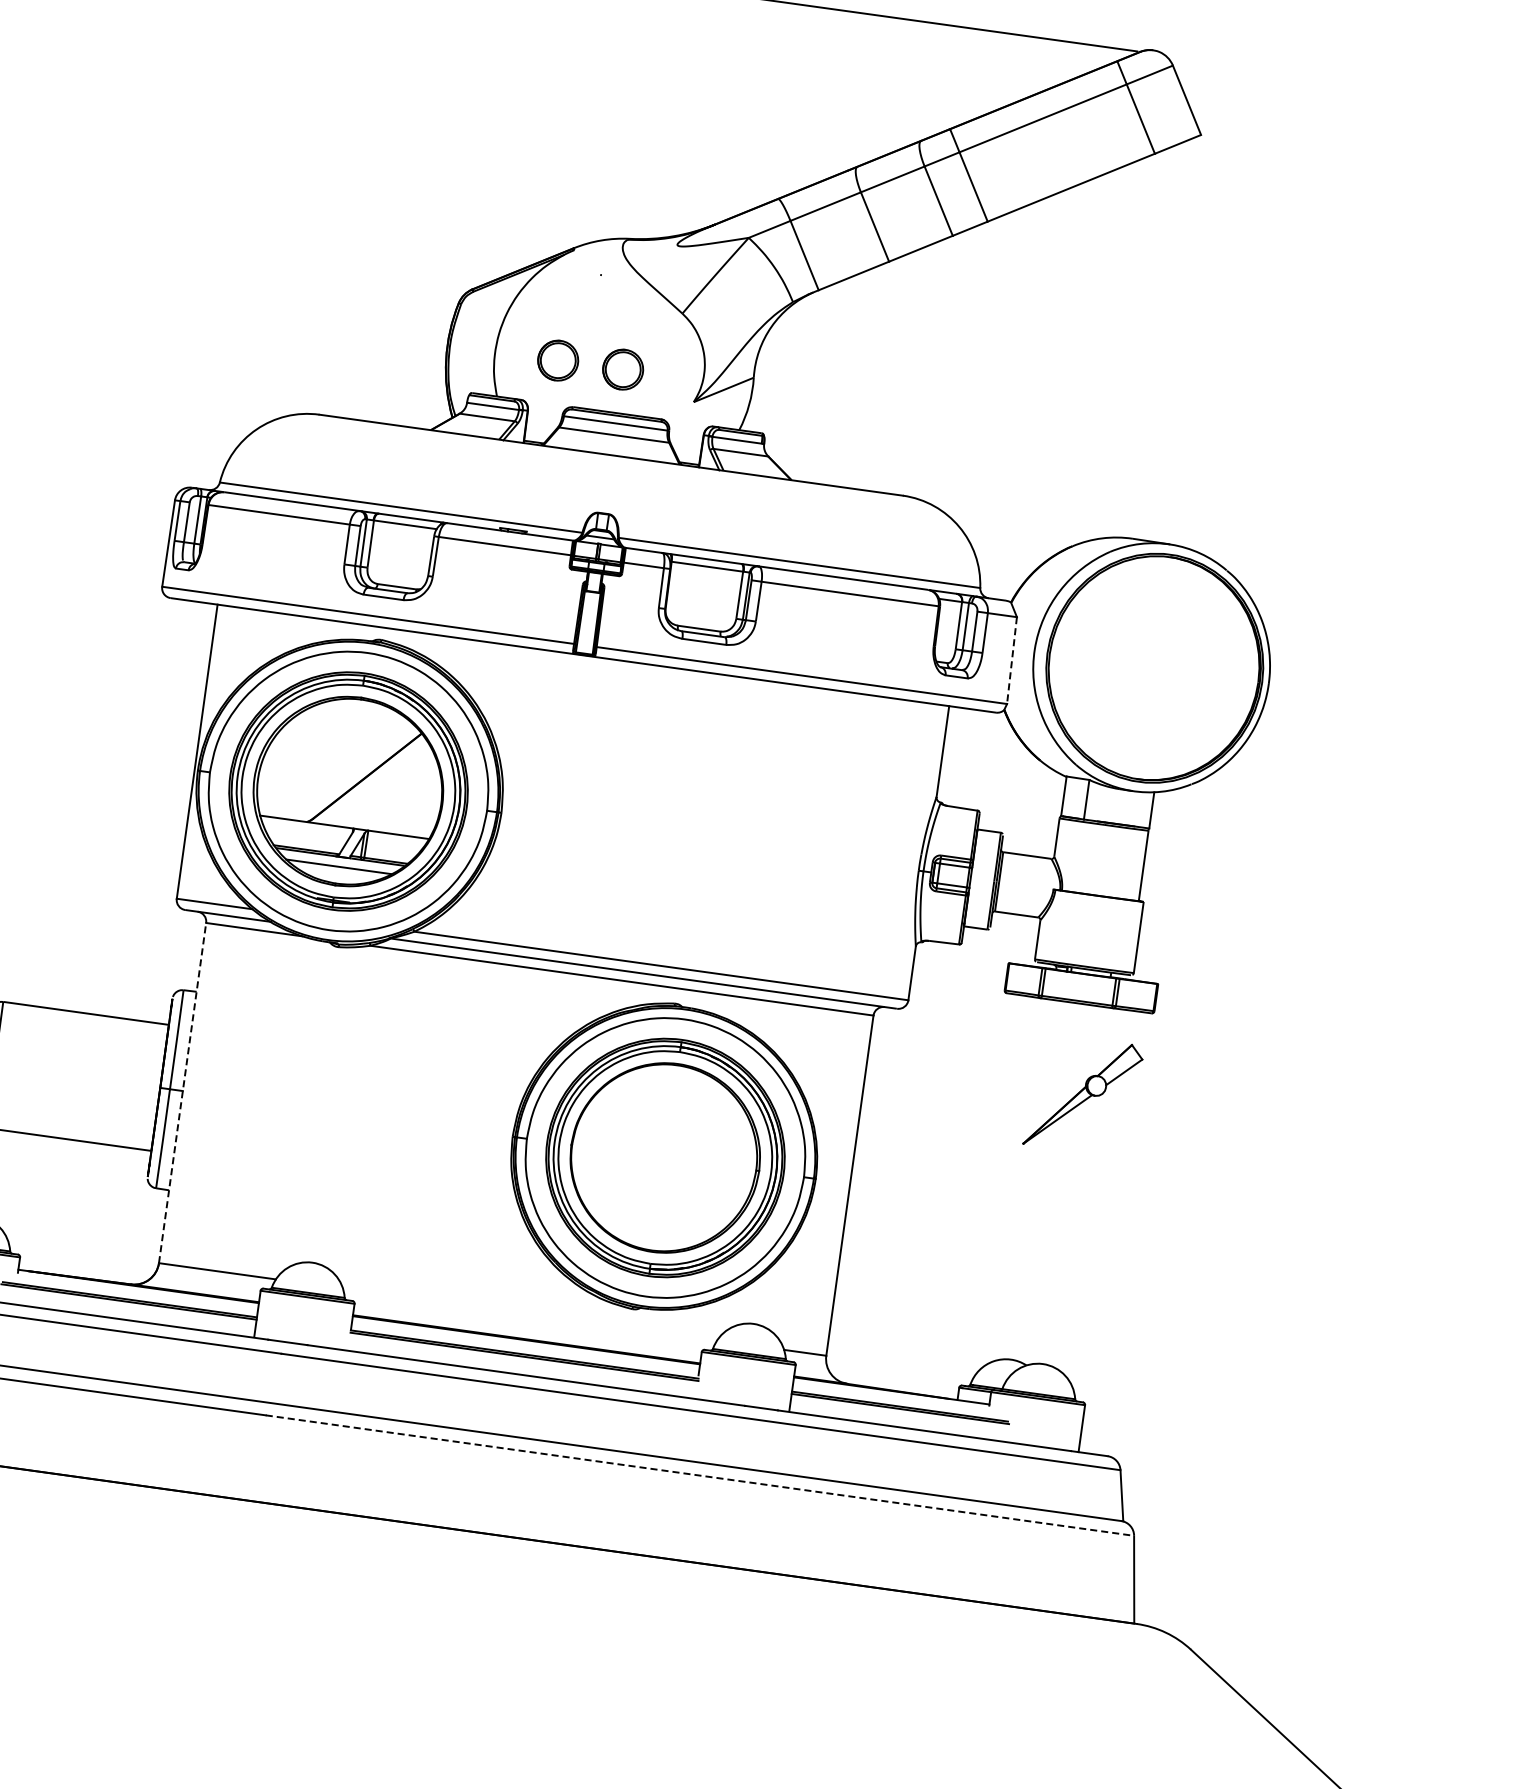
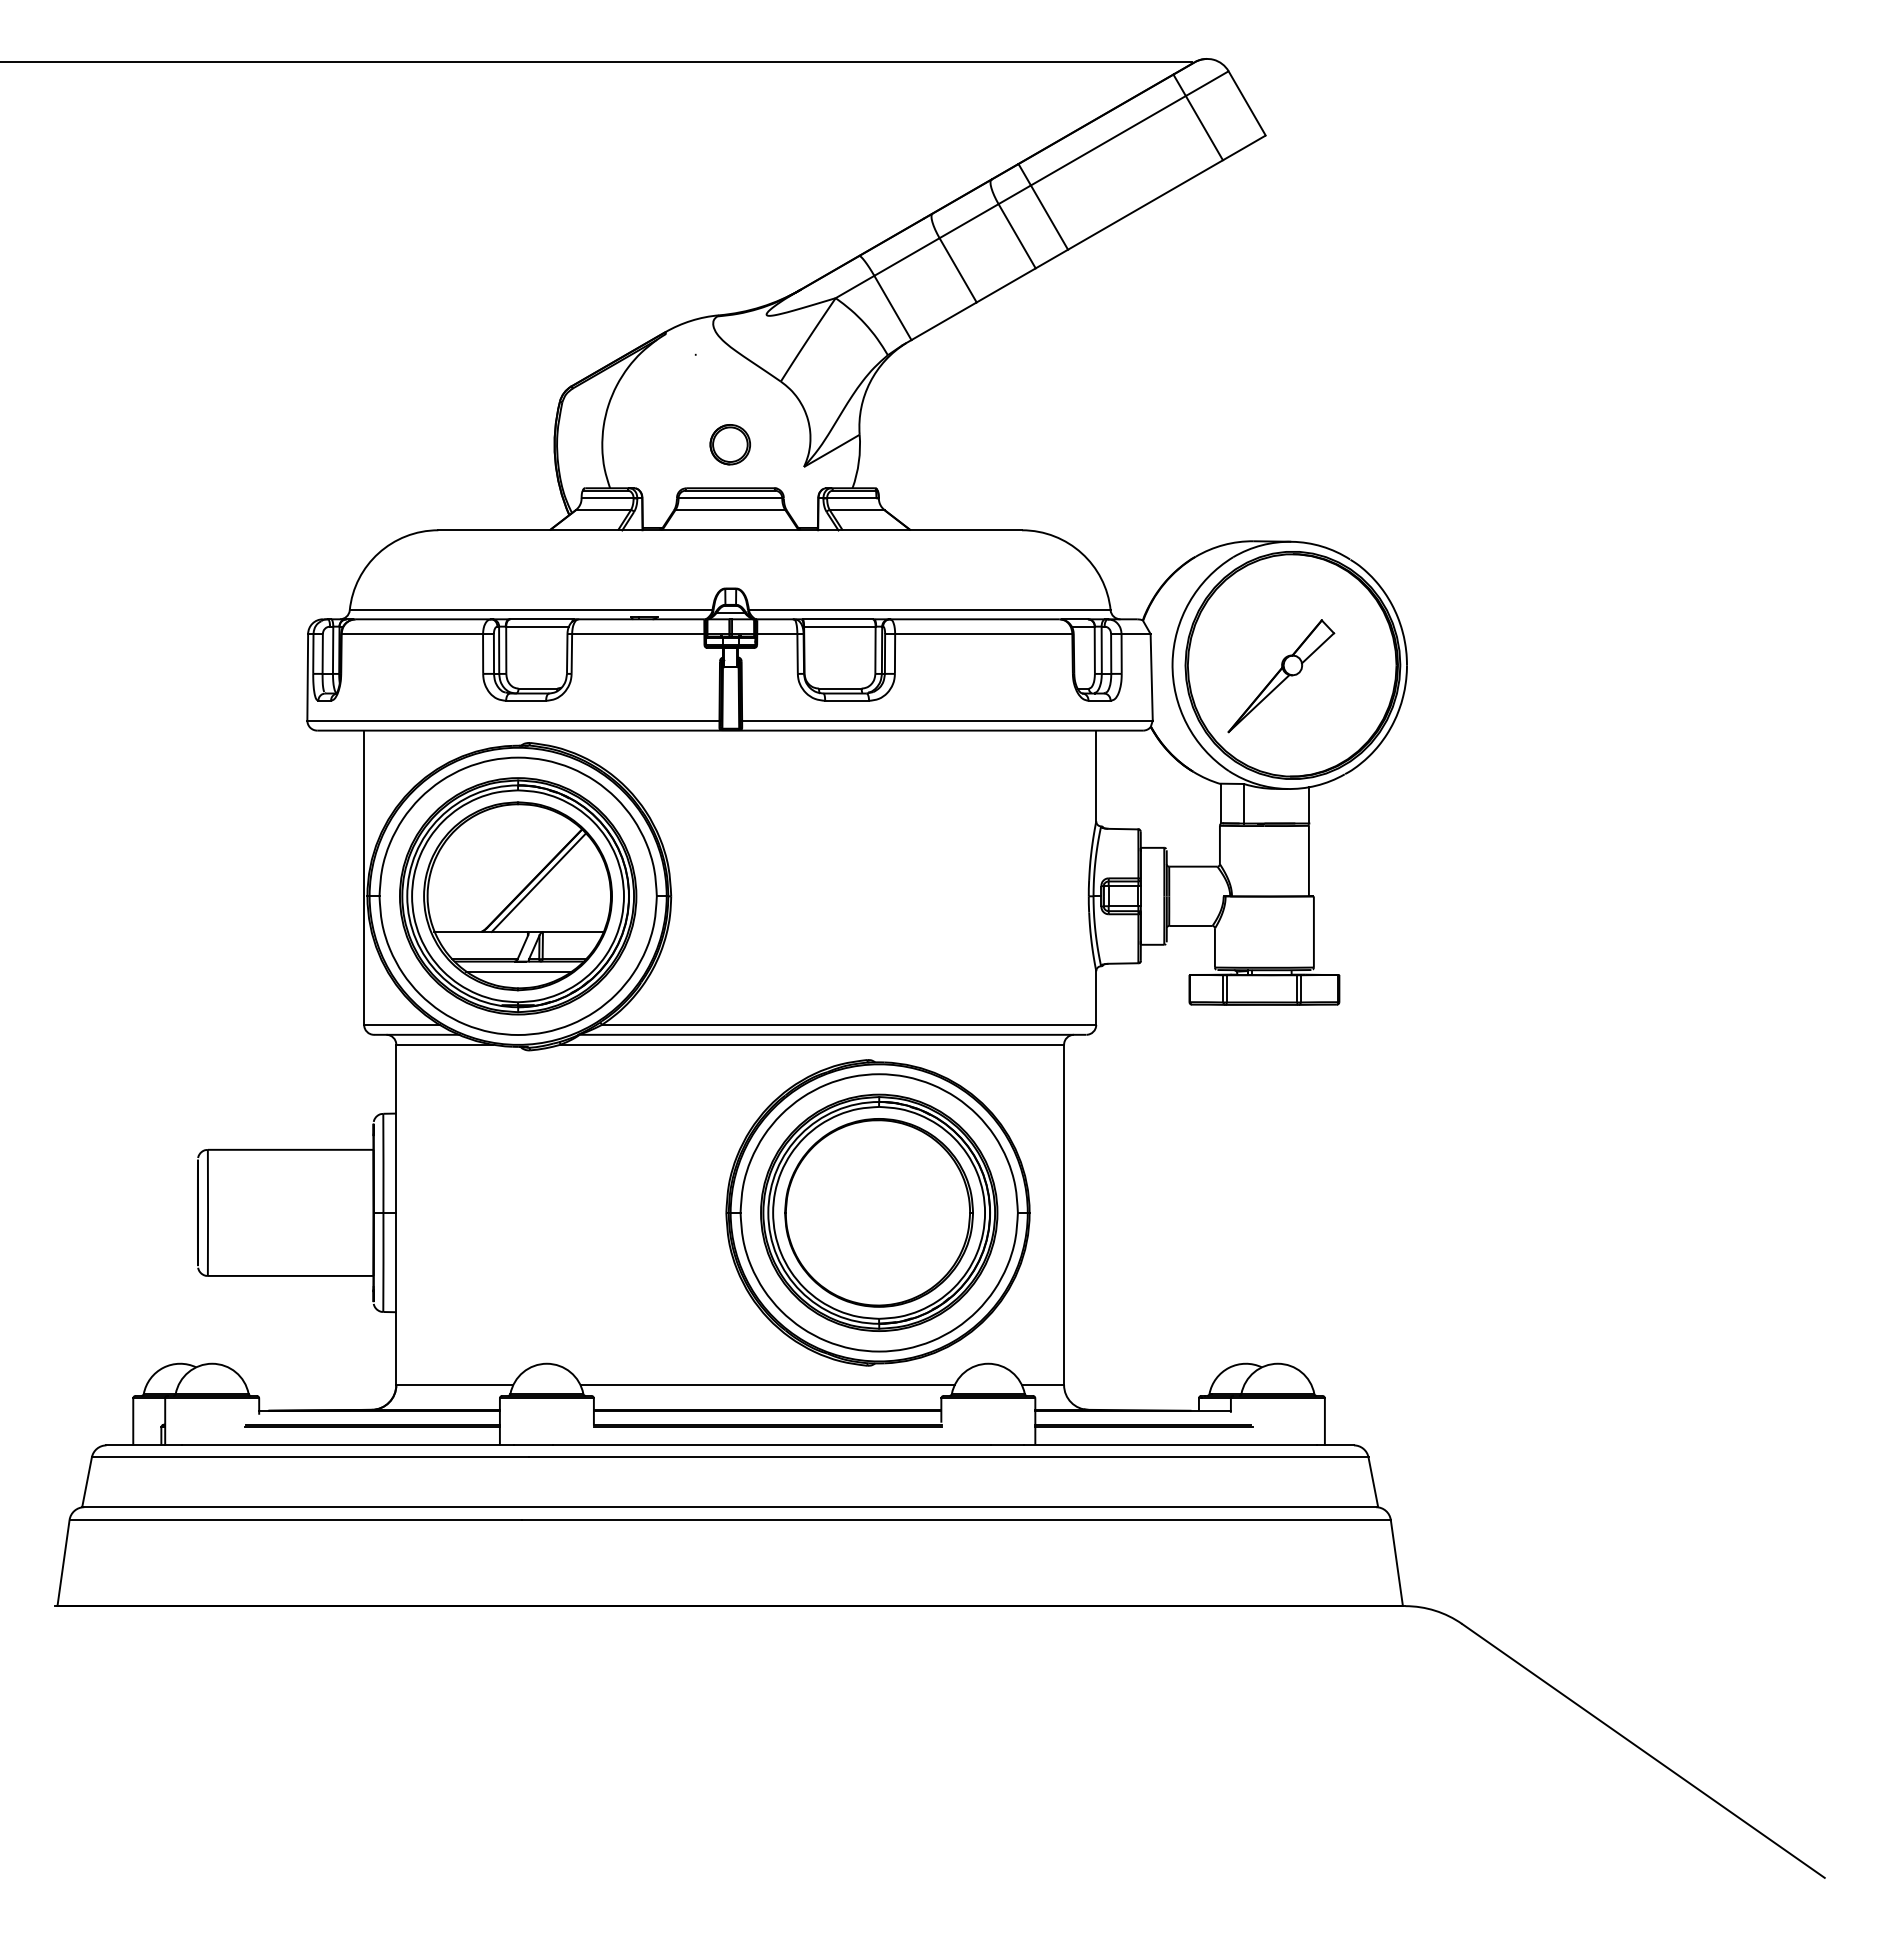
part: (558, 360) -> (665, 444), removed
line: (1011, 660) -> (1151, 677), dashed -> solid
line: (370, 780) -> (538, 882), added
line: (182, 1092) -> (396, 1214), dashed -> solid
part: (1083, 1095) -> (1281, 676), moved
line: (529, 1315) -> (767, 1385), added
line: (700, 1475) -> (956, 1519), dashed -> solid

